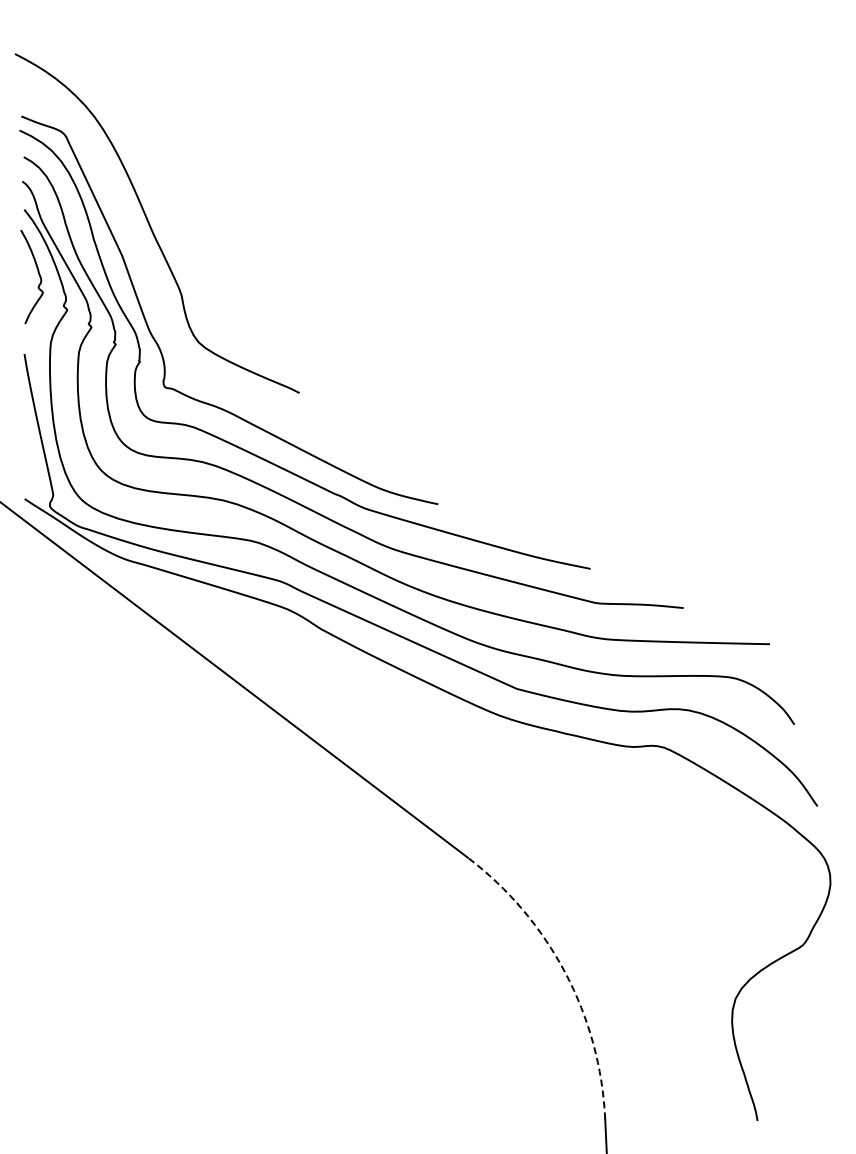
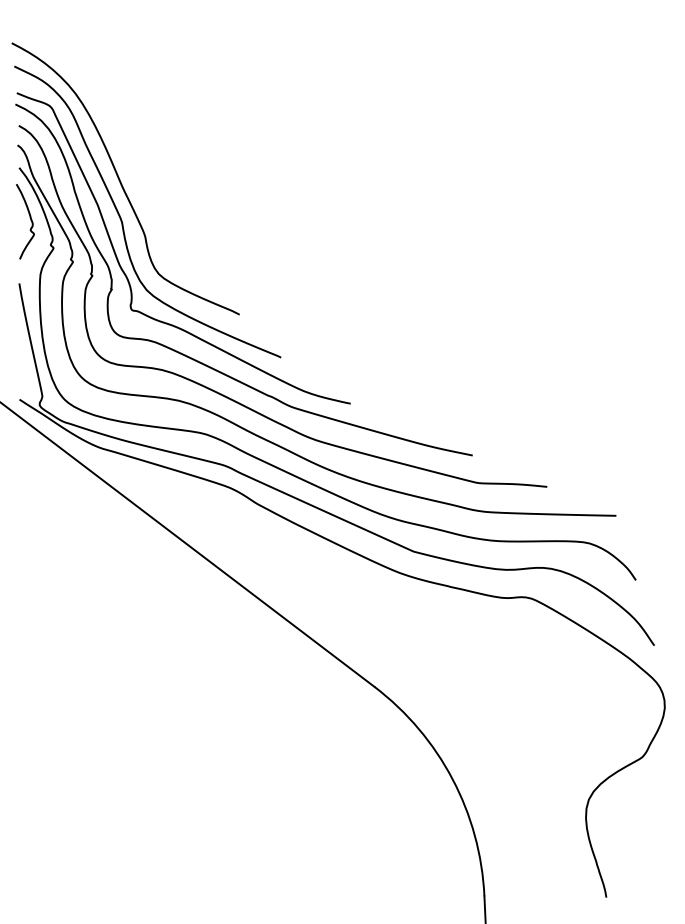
curve: (152, 273) -> (121, 218), added
arc: (565, 973) -> (452, 779), dashed -> solid

